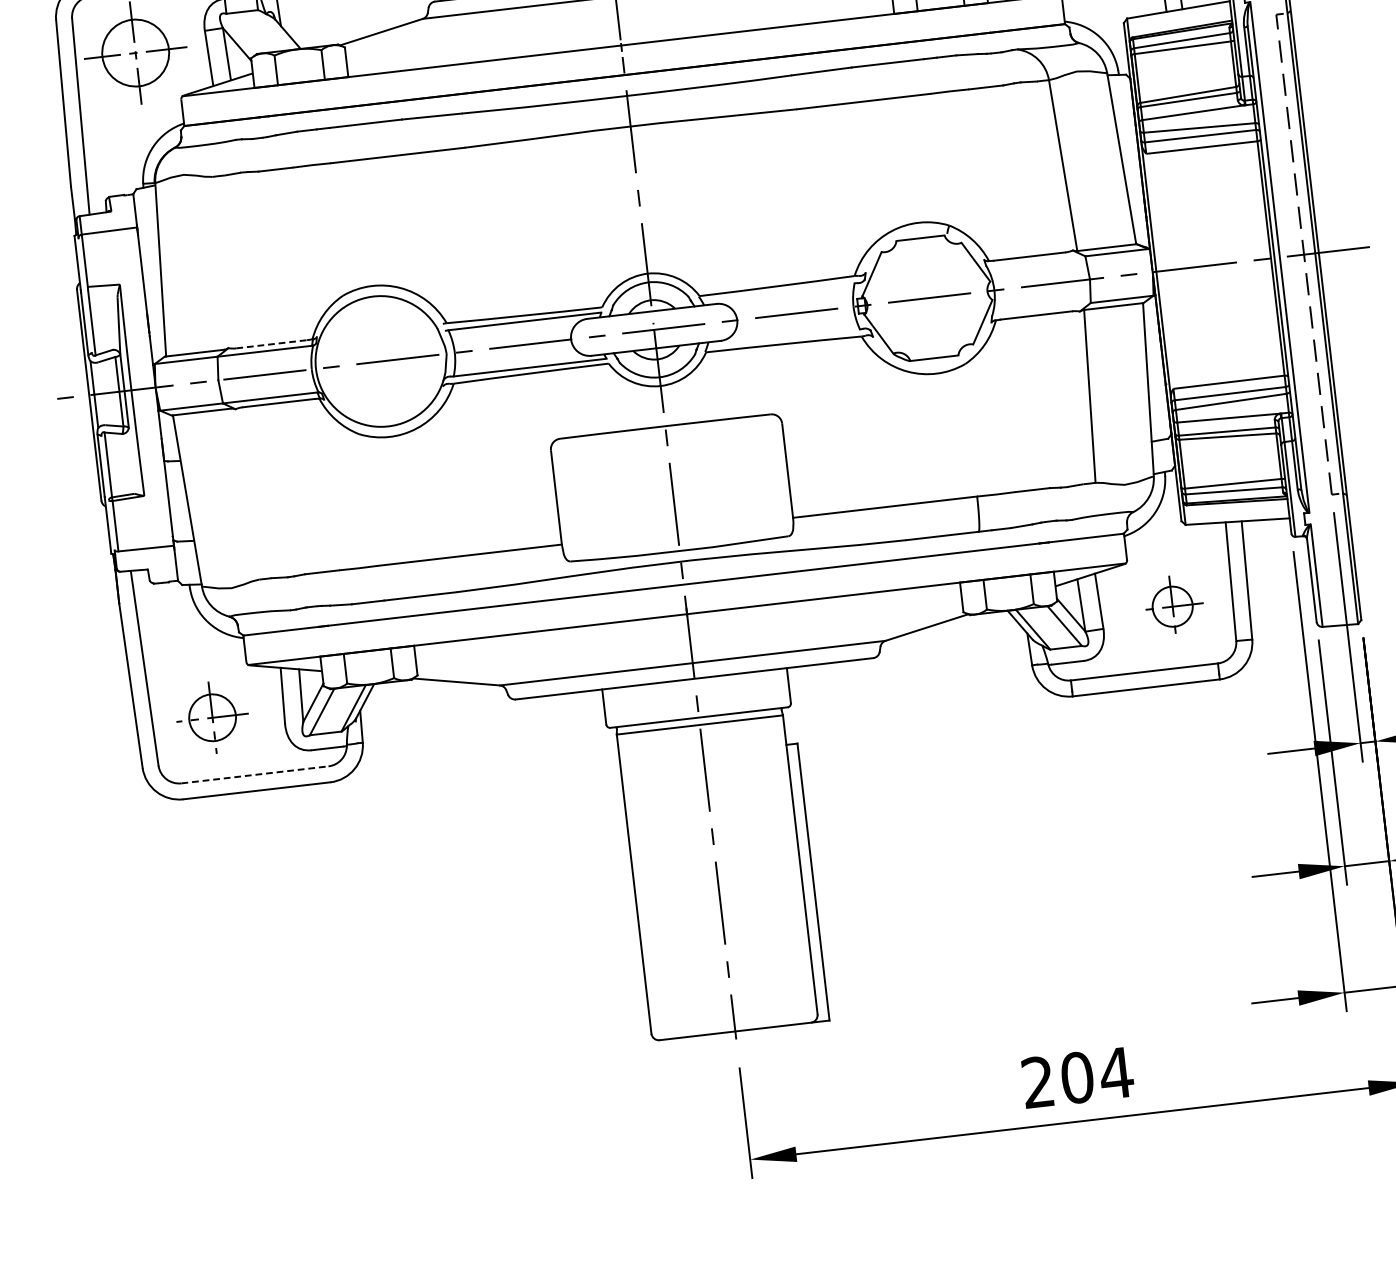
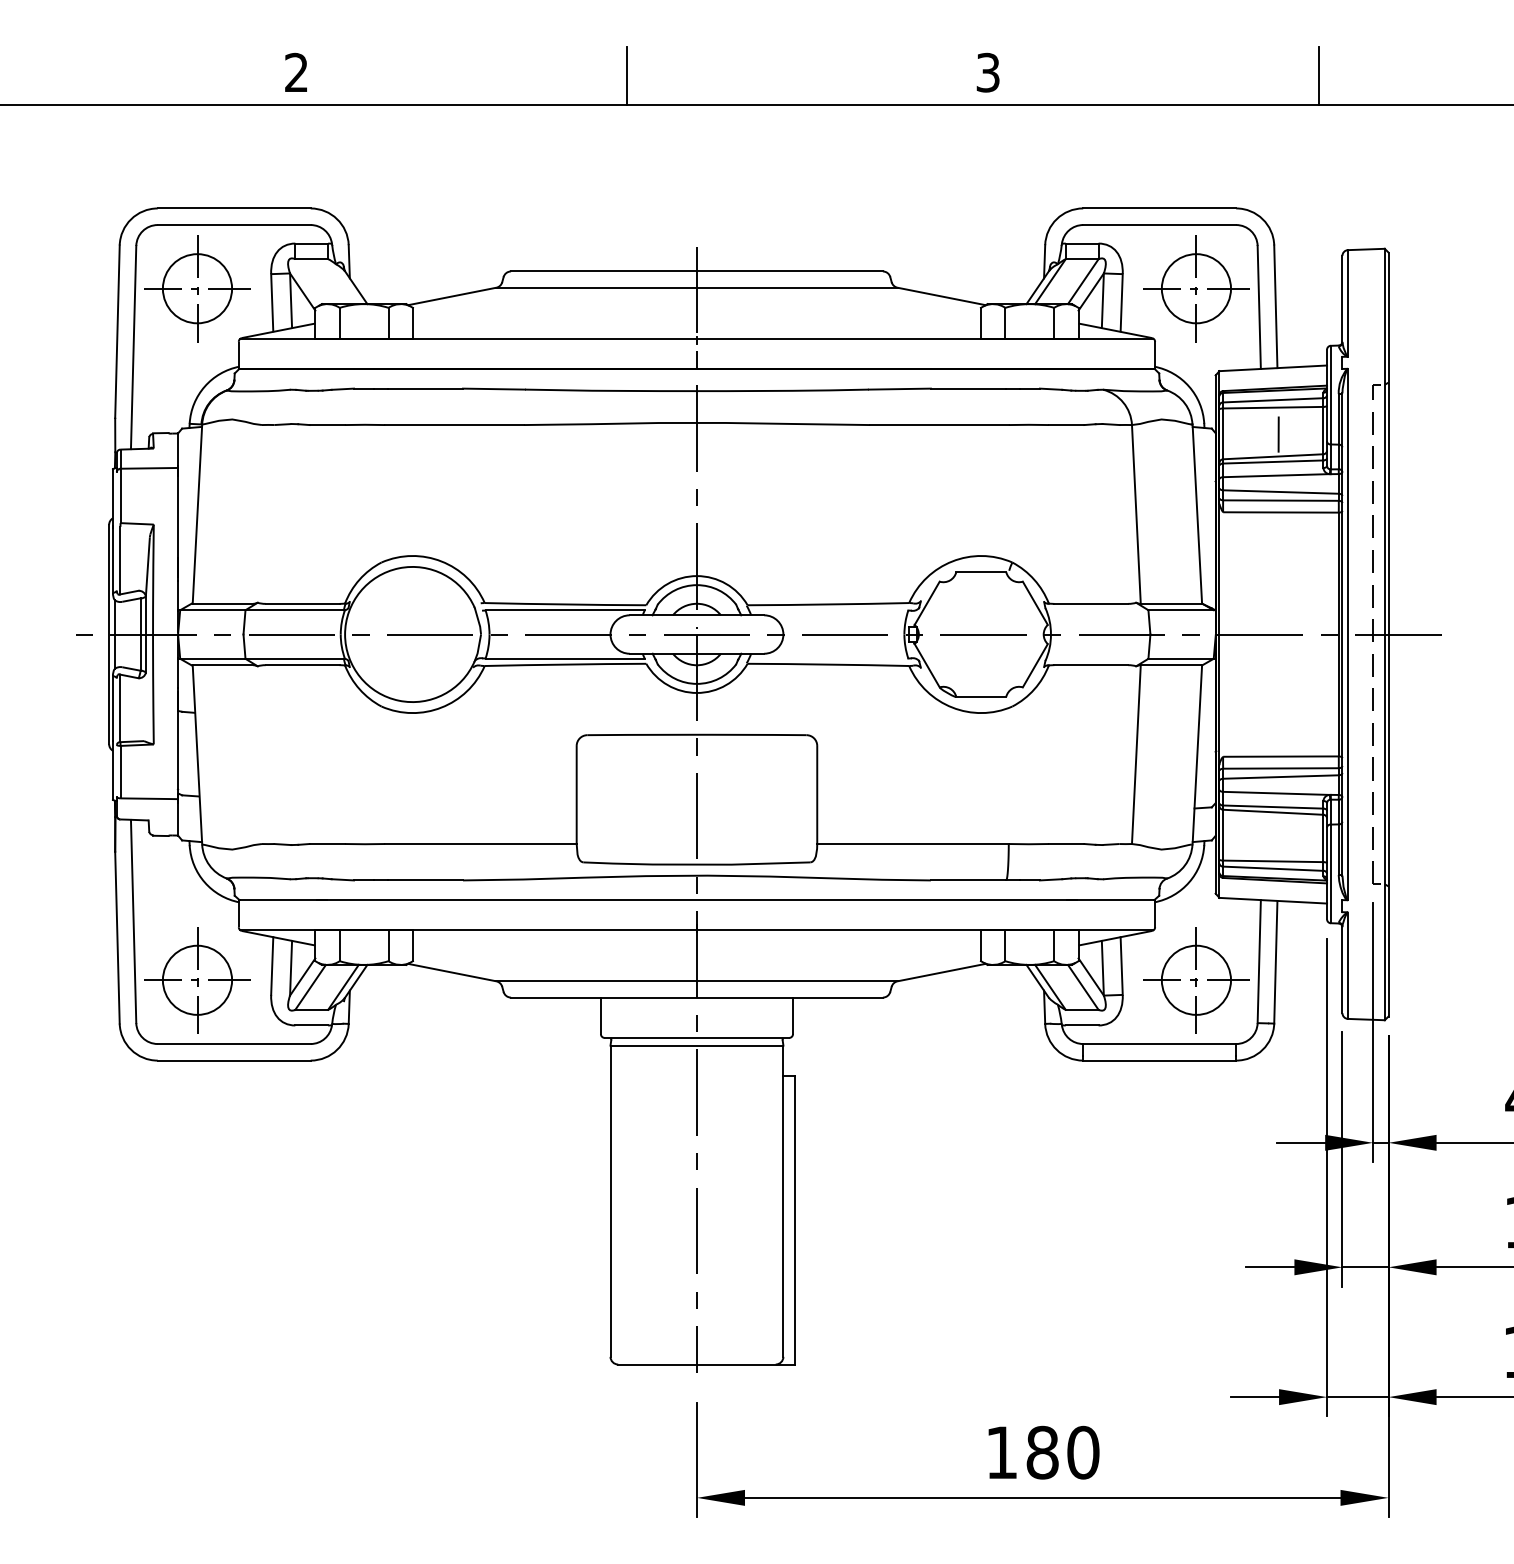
line: (1190, 72) -> (1278, 434), added
line: (272, 343) -> (303, 603), dashed -> solid
part: (1172, 606) -> (1196, 980), size x1.67
part: (212, 717) -> (197, 980), size x1.43
line: (255, 775) -> (234, 1044), dashed -> solid
text: (1078, 1077) -> (1043, 1452), 204 -> 180

